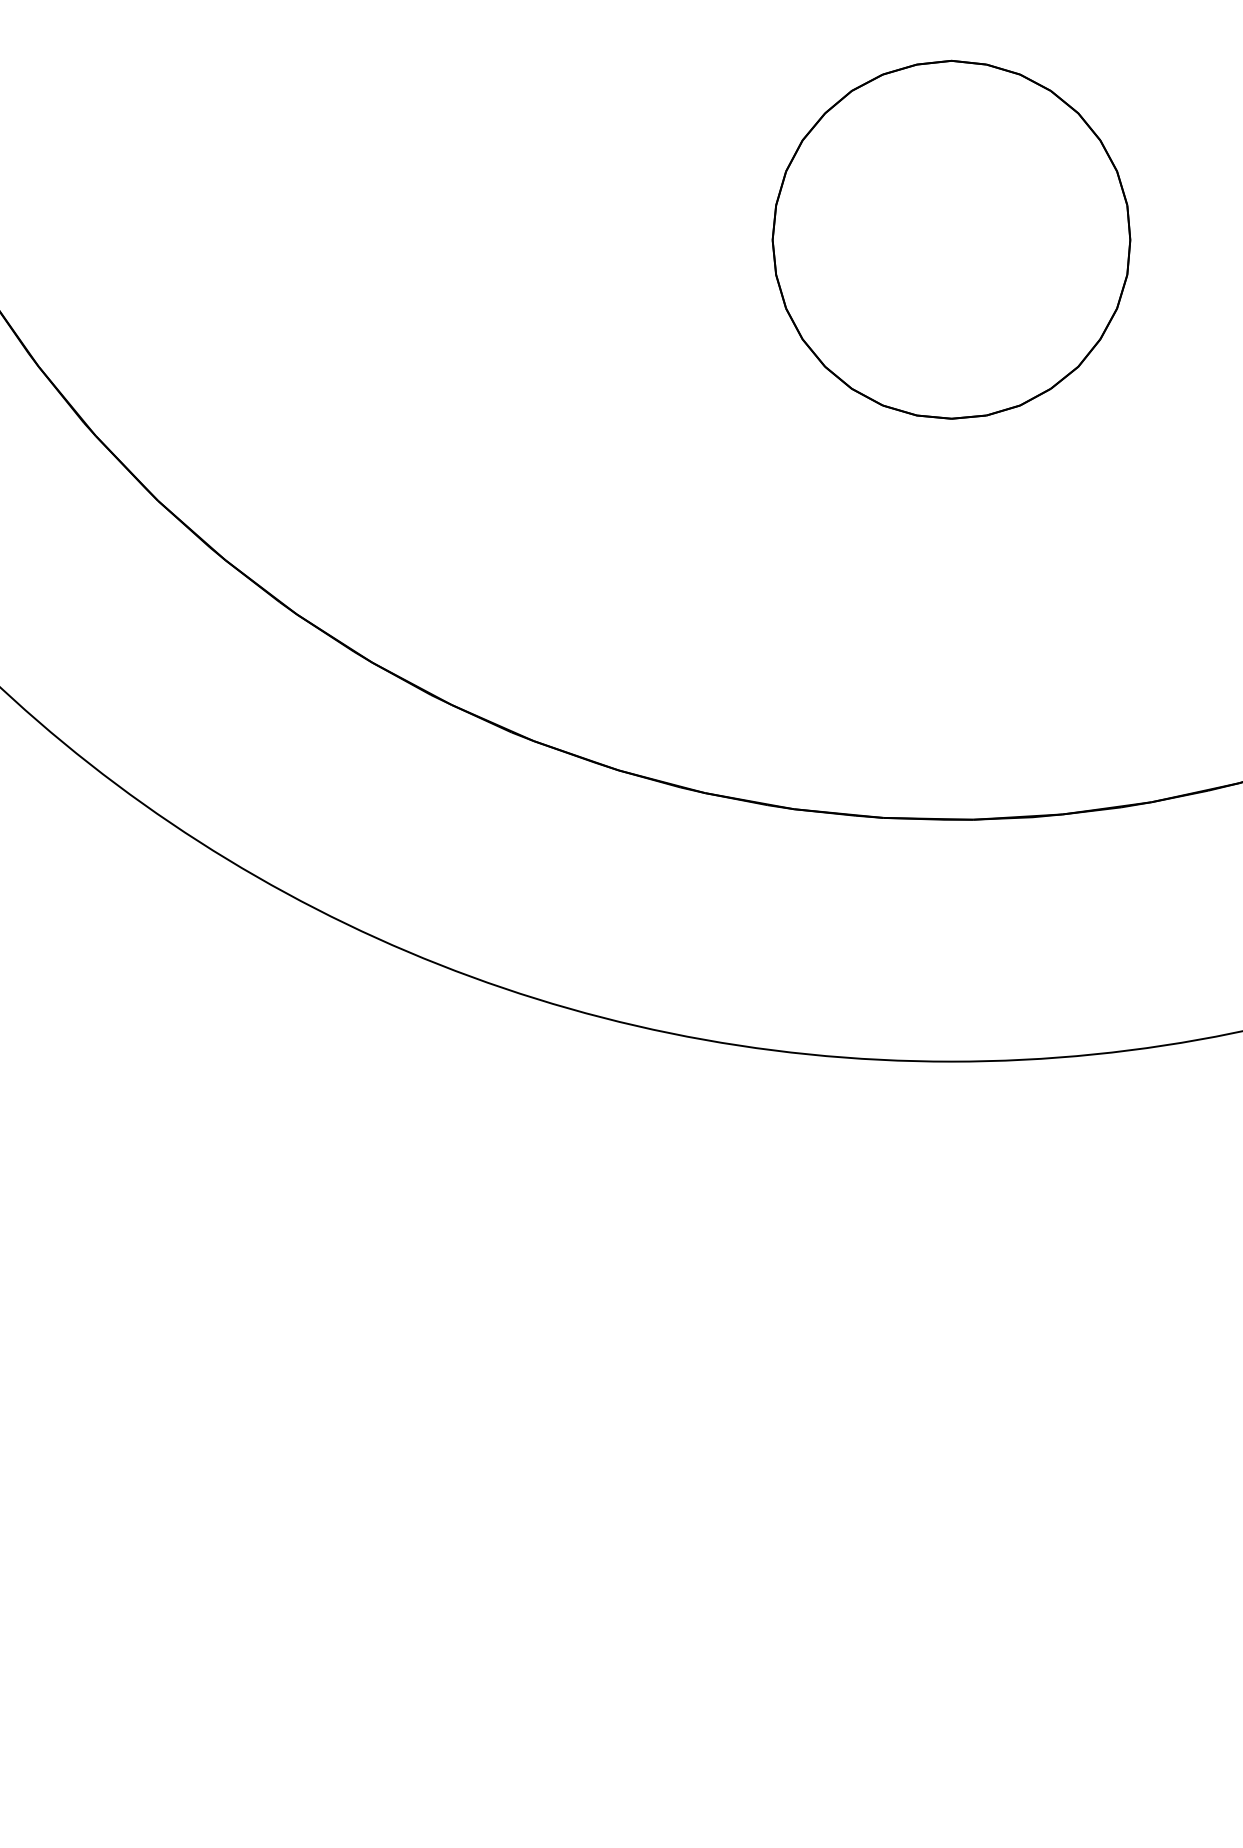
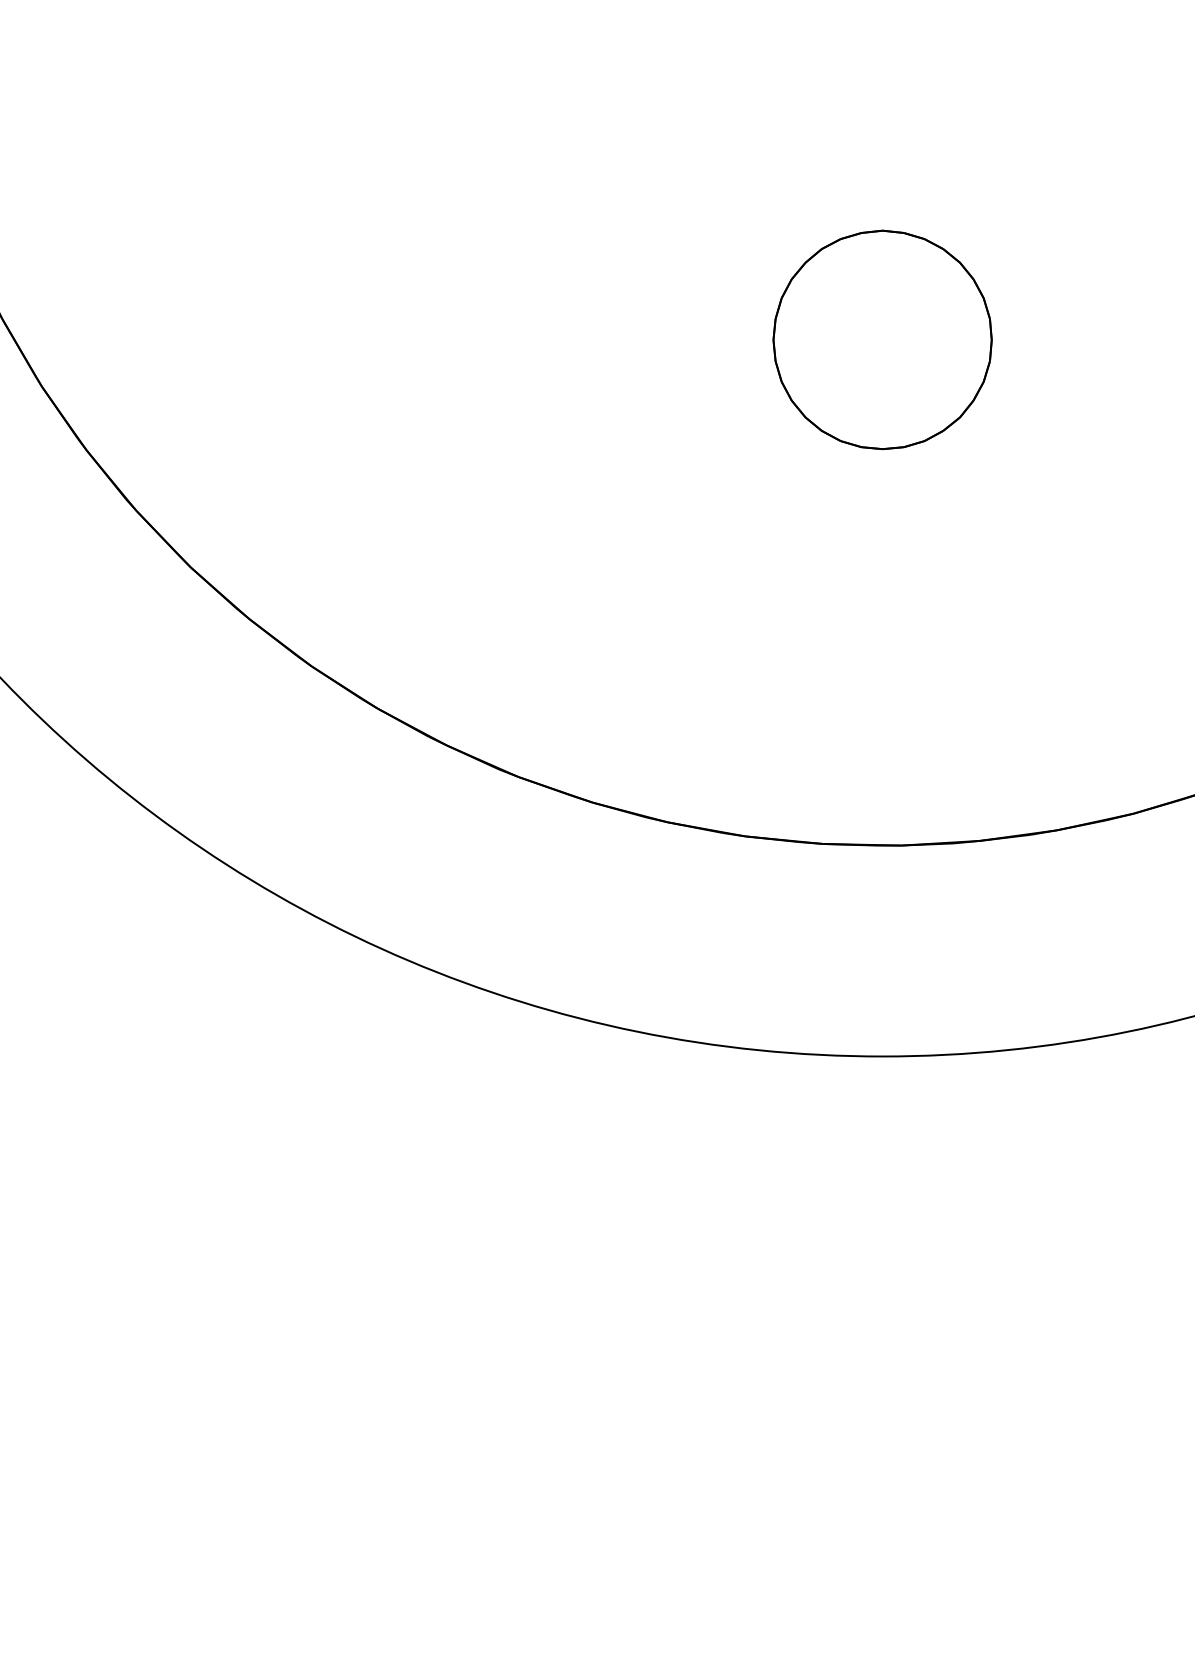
part: (951, 239) -> (882, 339), size x0.7

